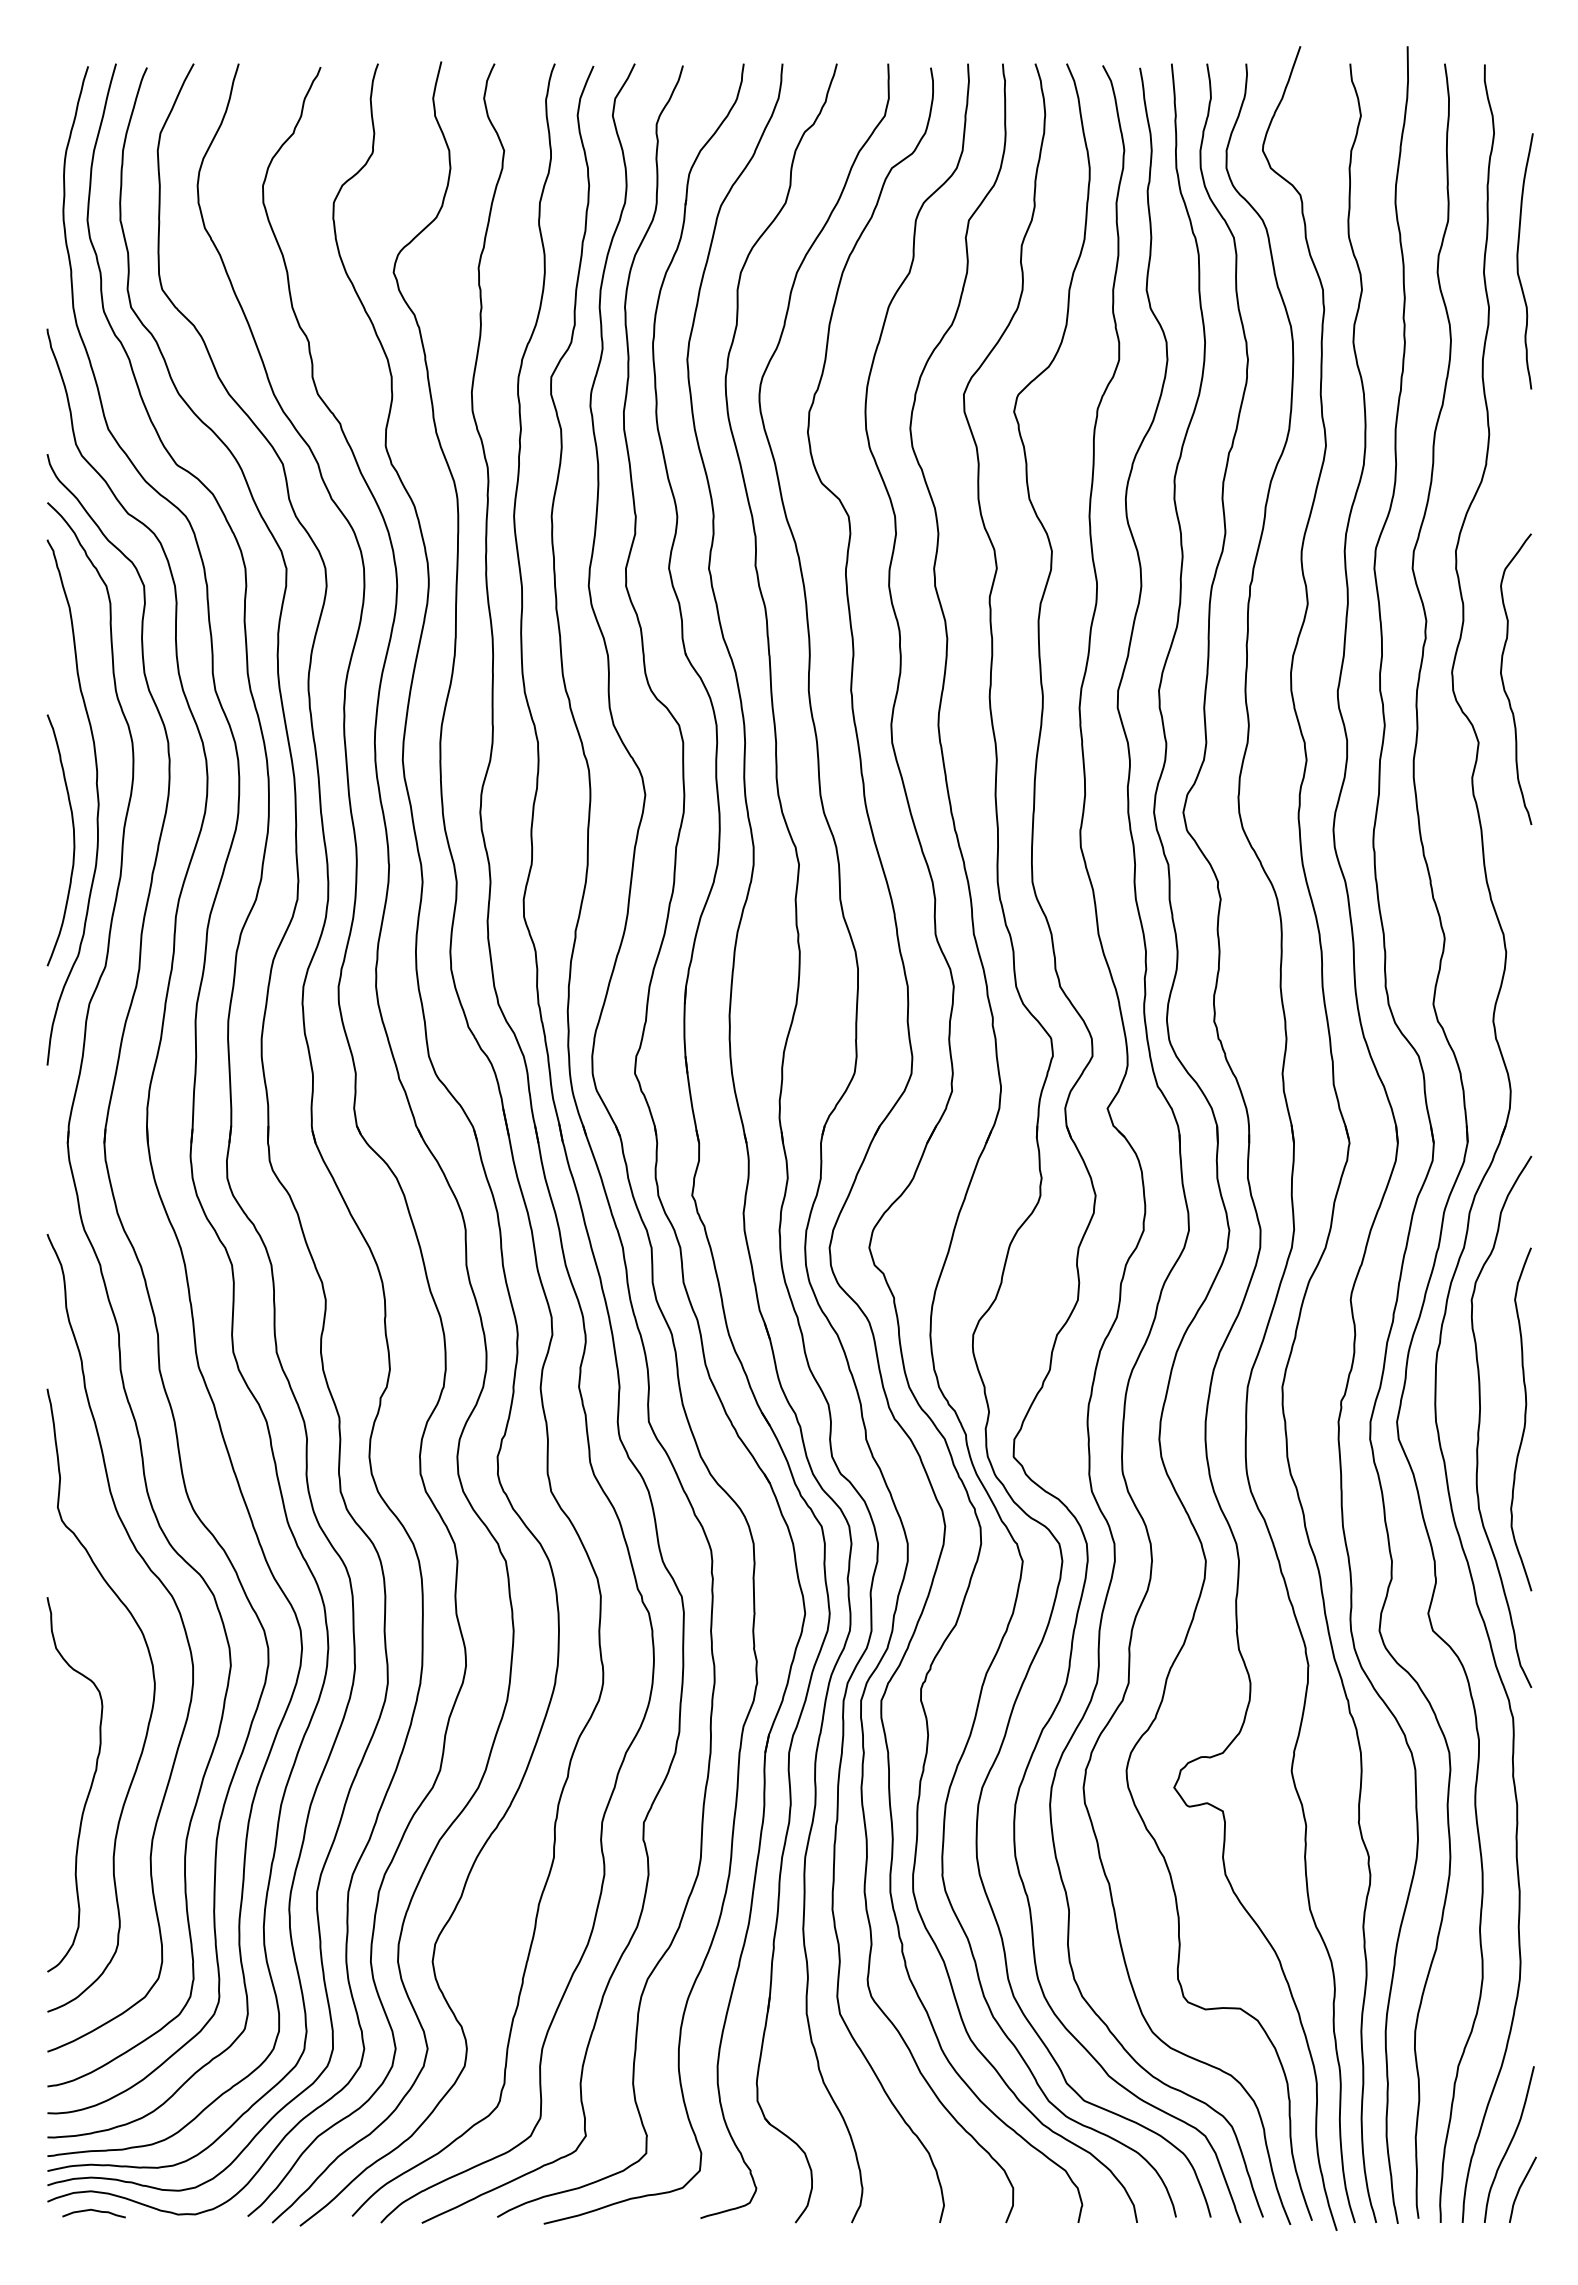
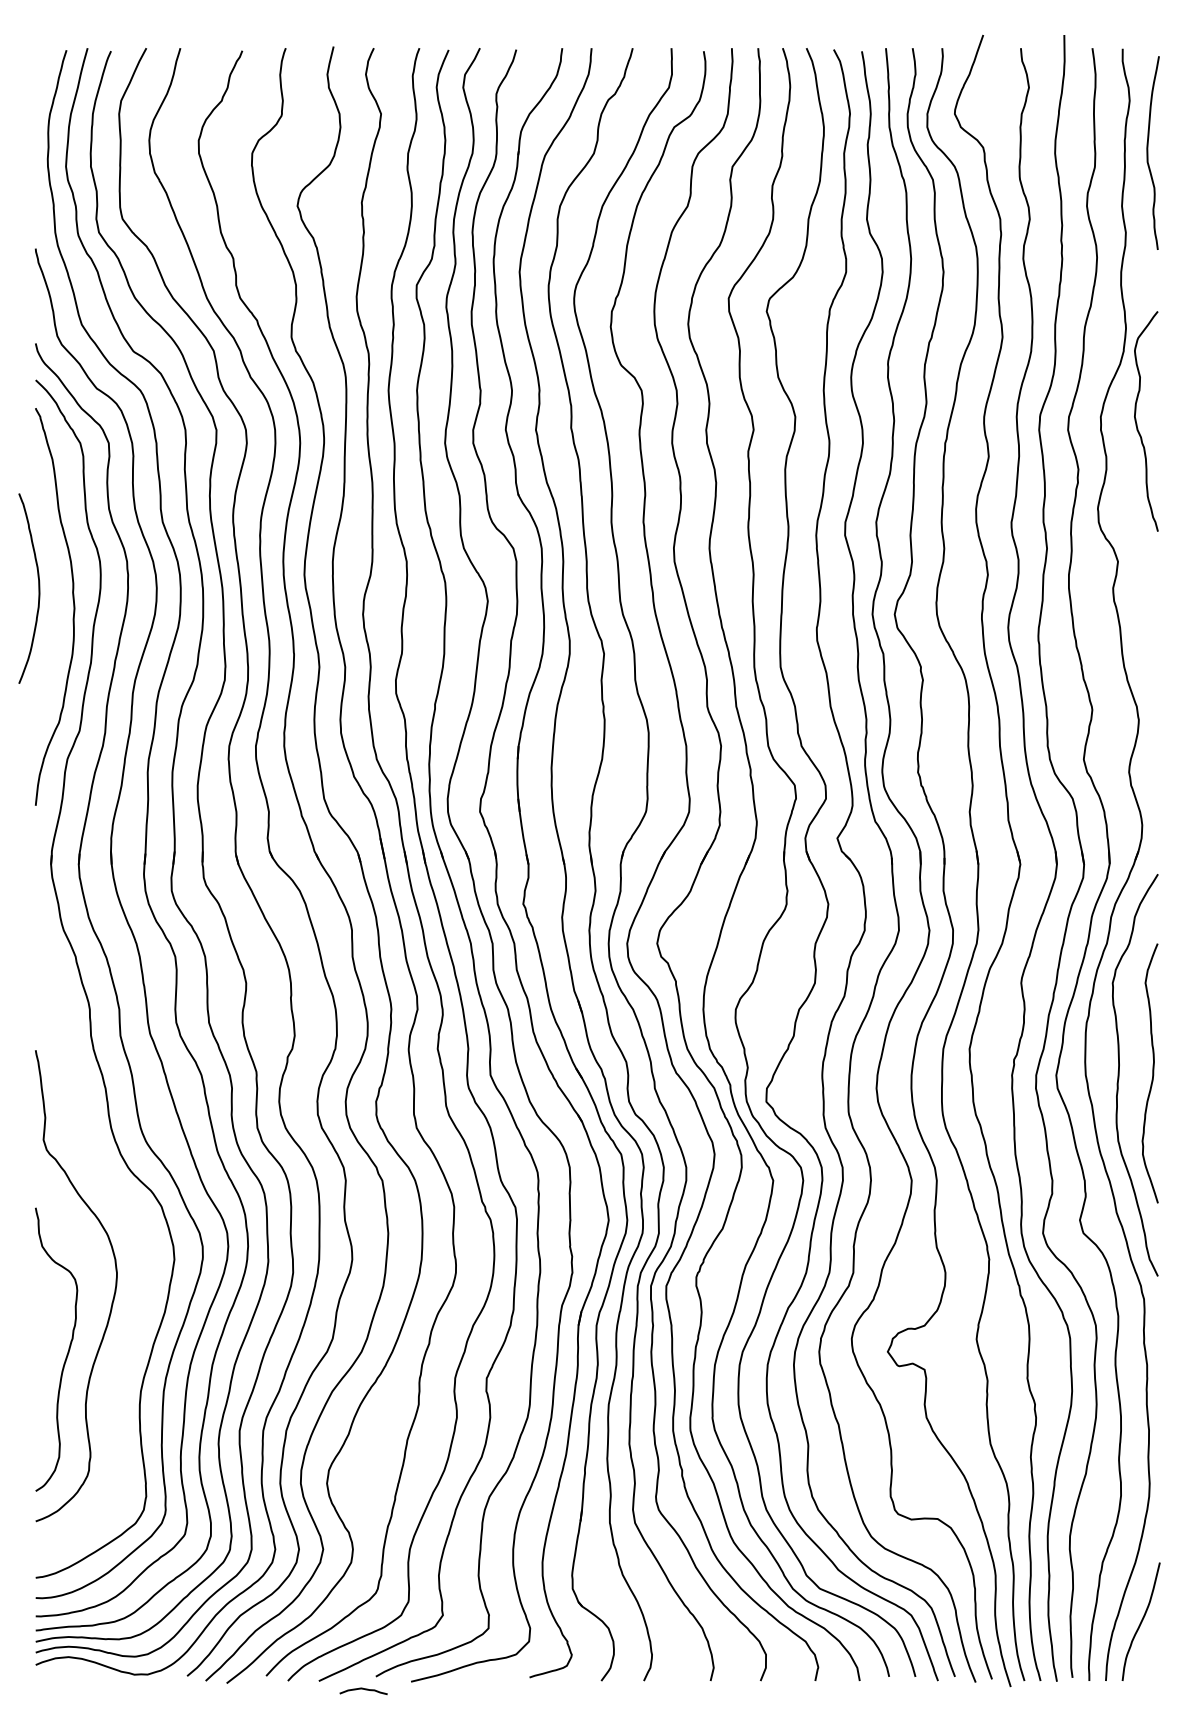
curve: (1518, 261) -> (1148, 153), moved
curve: (1503, 679) -> (1136, 421), moved
curve: (73, 840) -> (38, 588), moved
curve: (181, 1622) -> (137, 1226), removed
curve: (1520, 2189) -> (1149, 1655), removed
curve: (93, 2211) -> (363, 1689), moved

